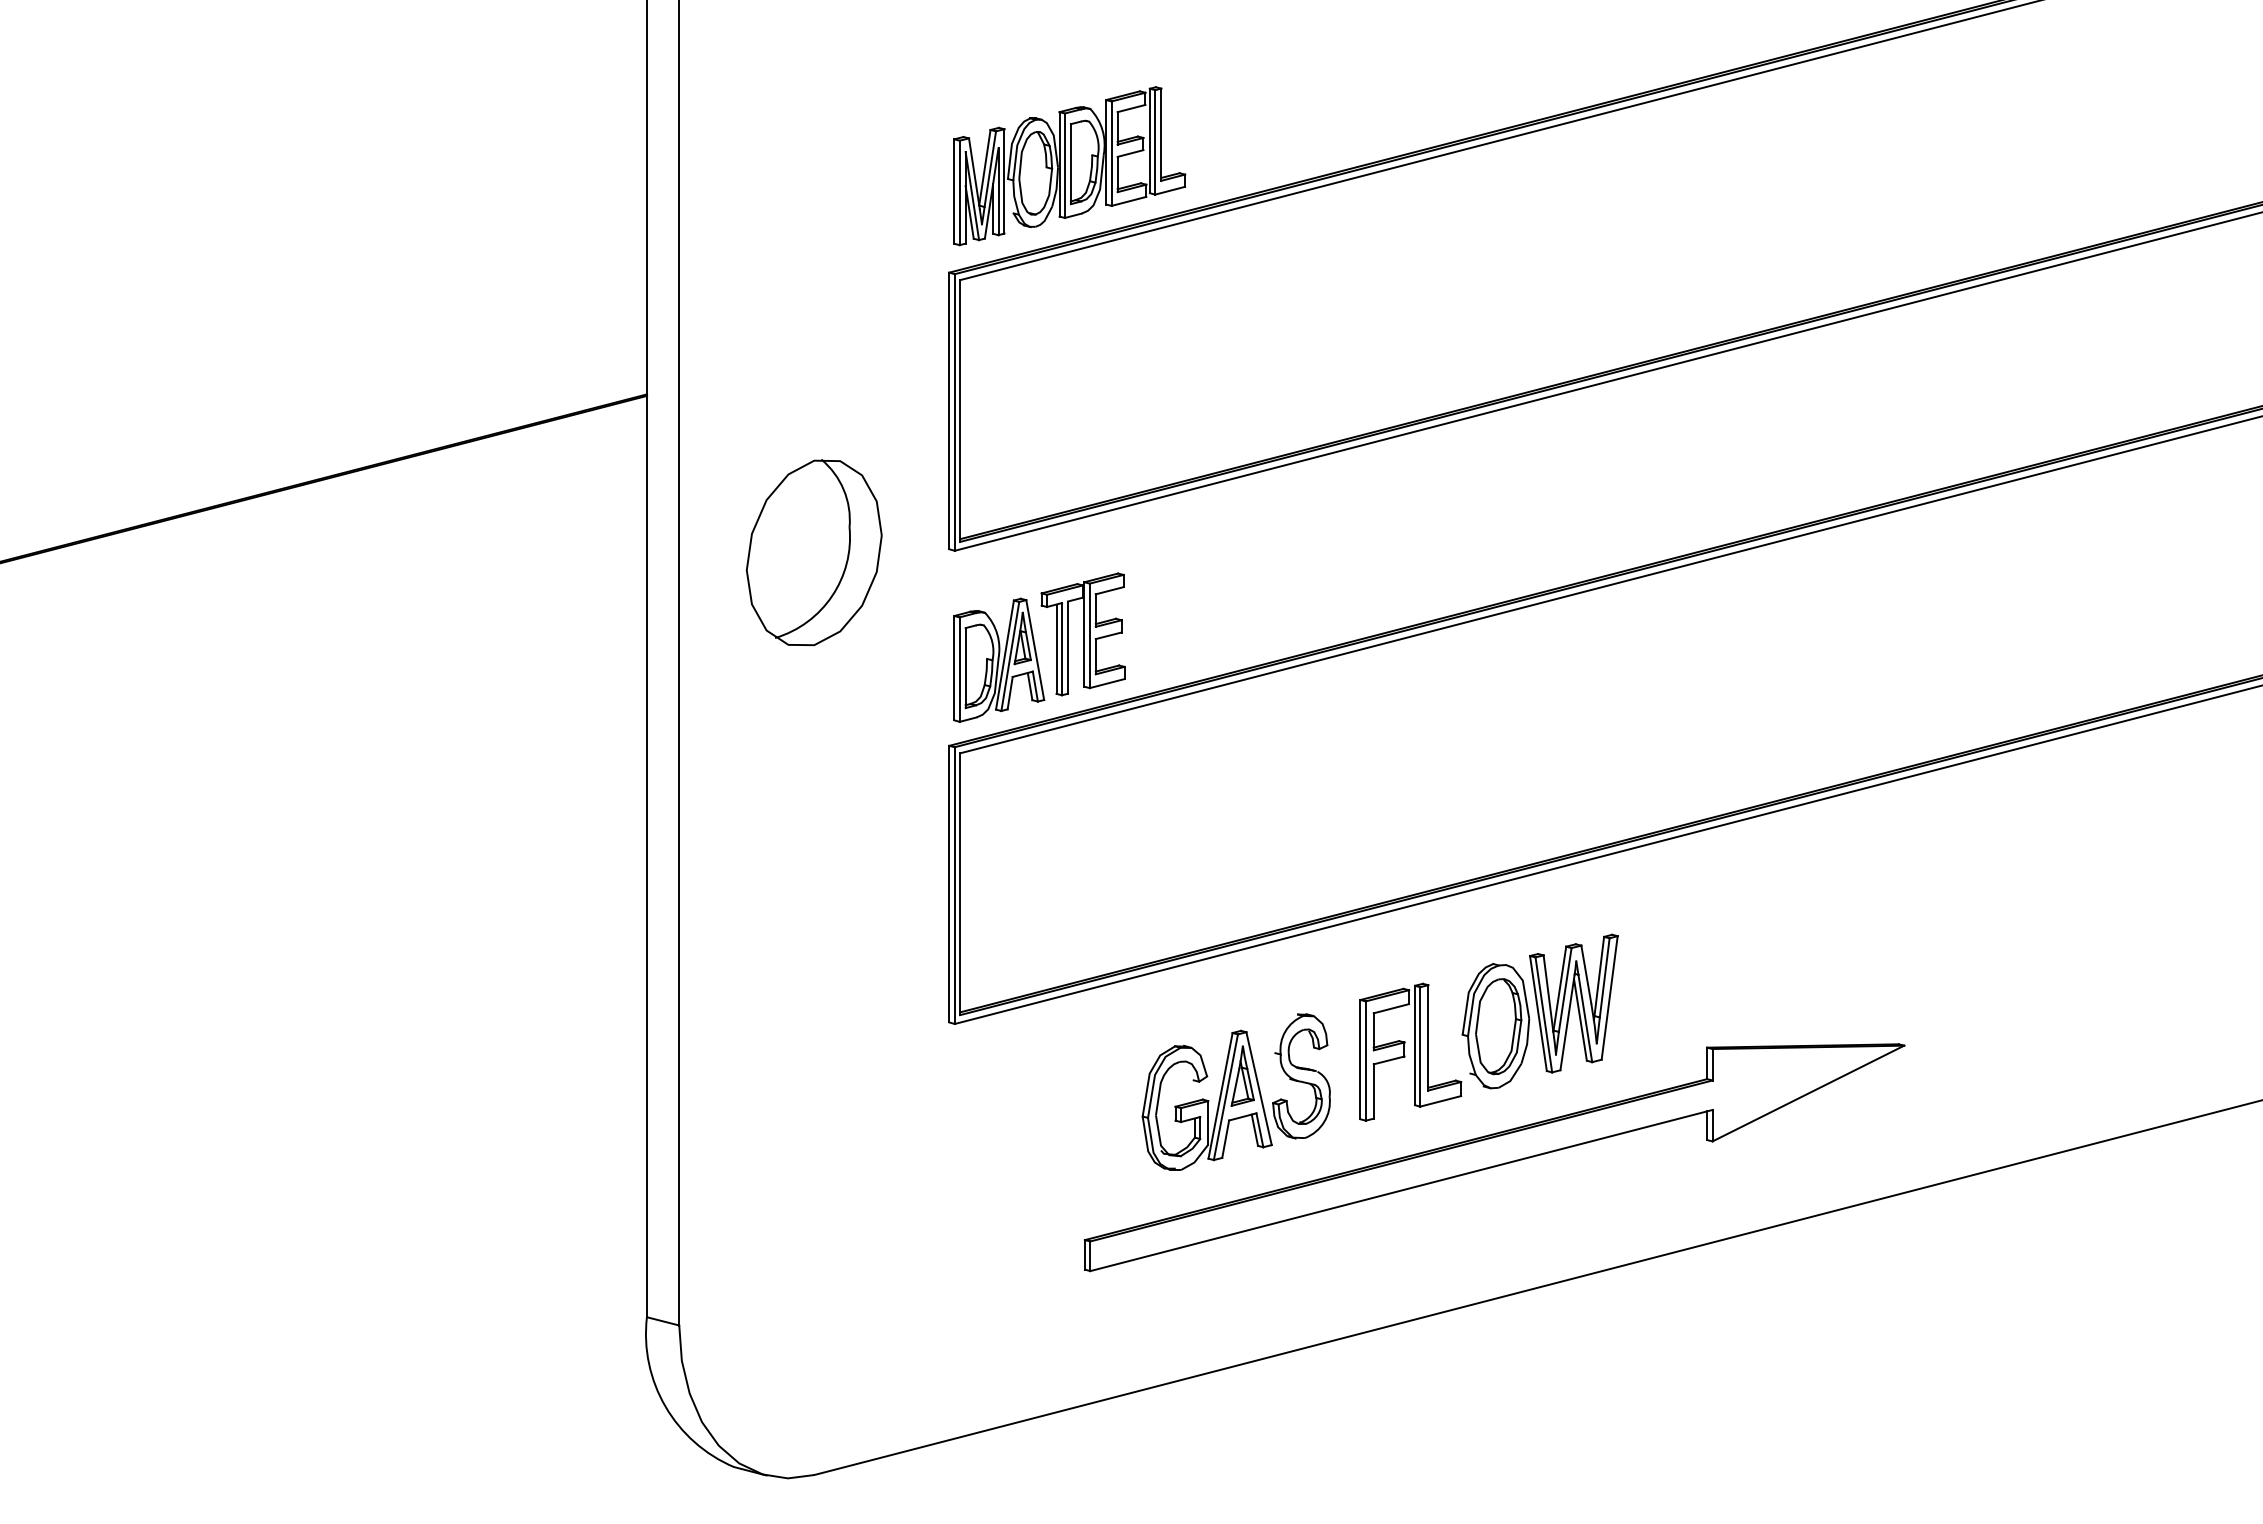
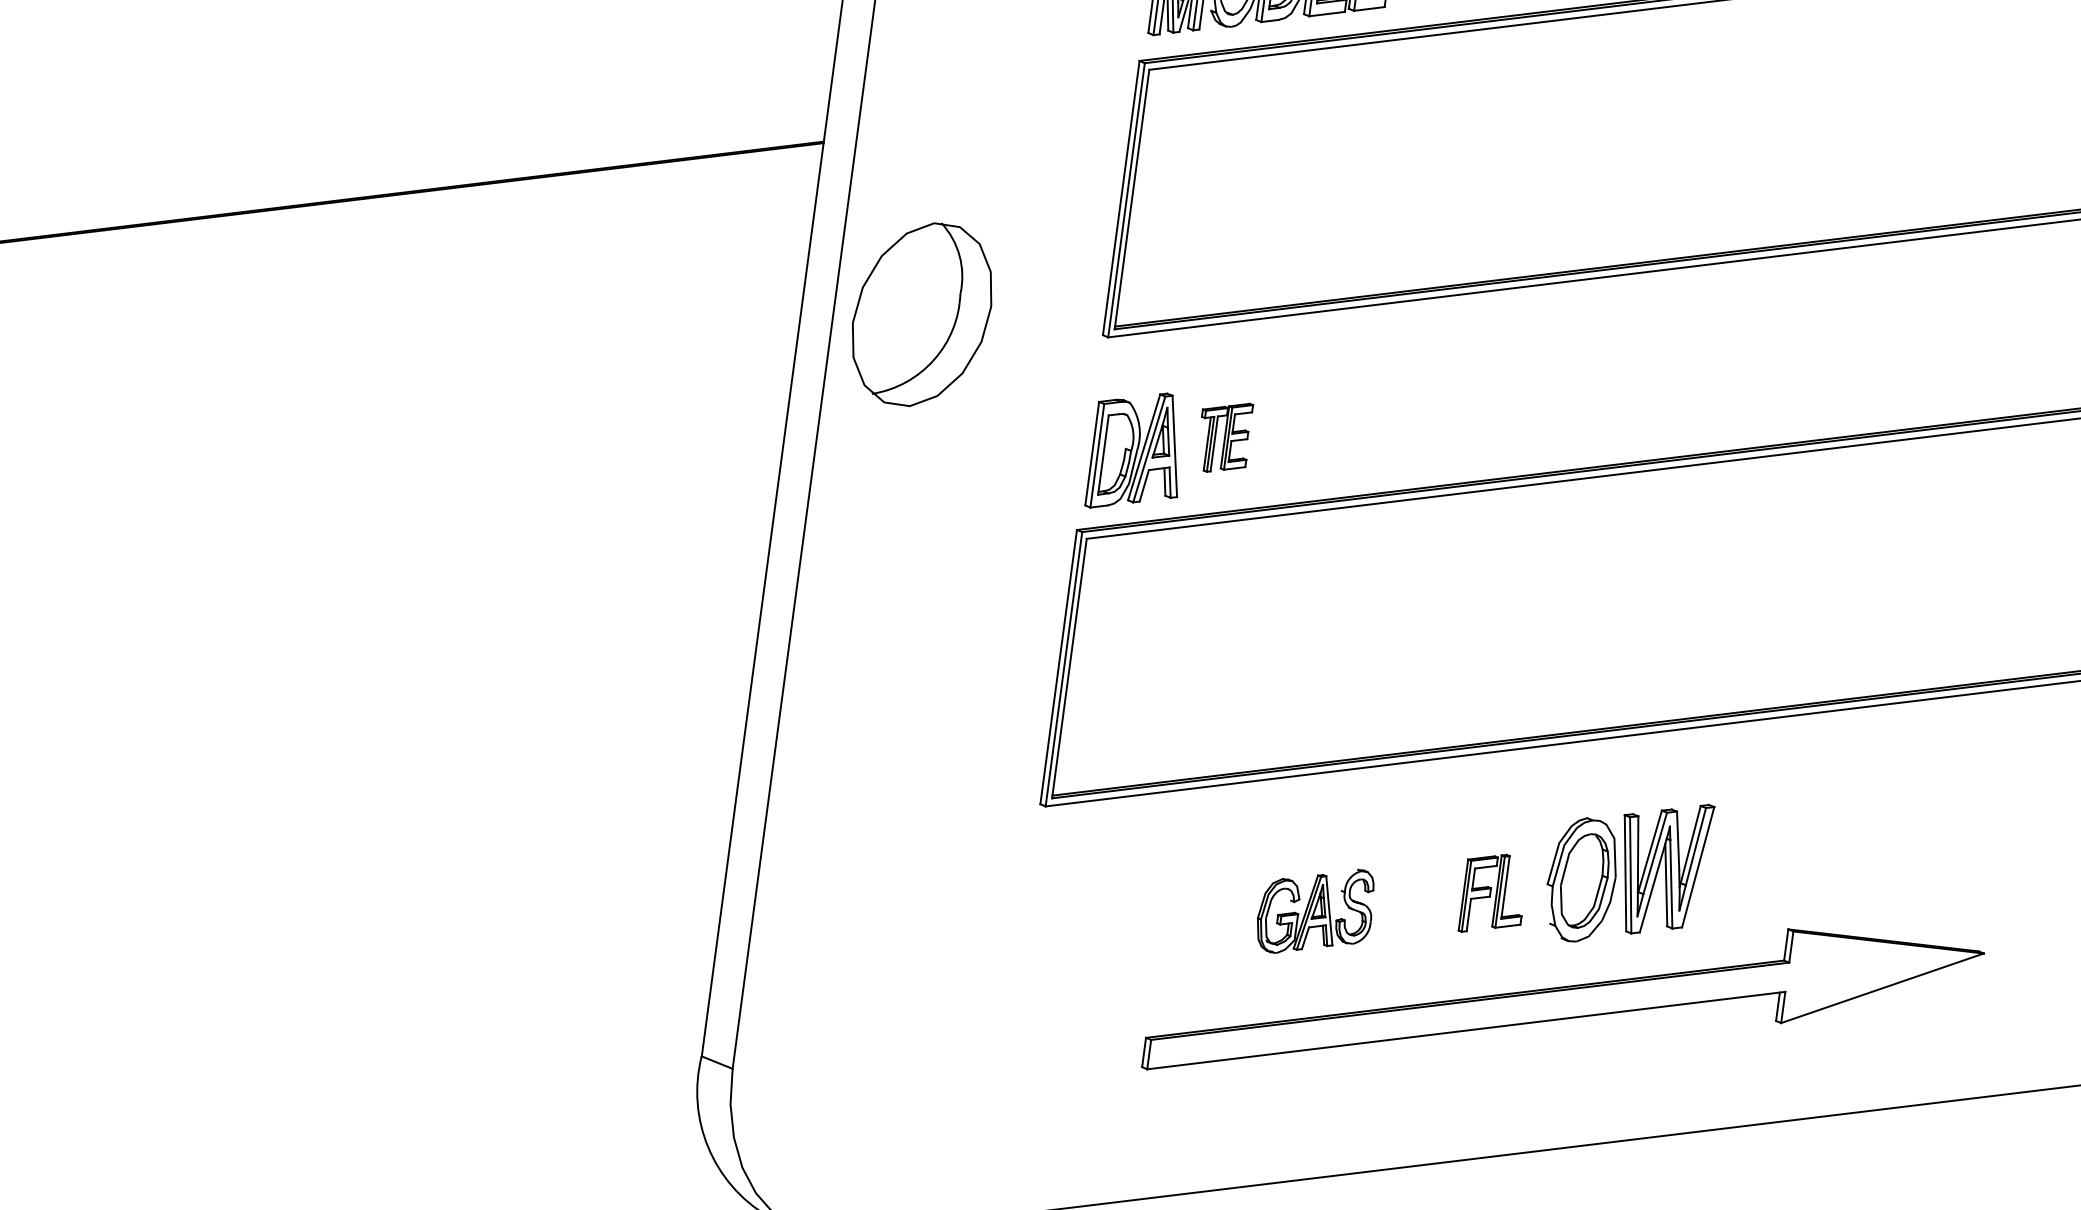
part: (813, 552) -> (921, 314), moved
part: (1082, 634) -> (1223, 437), size x0.6
part: (1410, 1051) -> (1493, 893), size x0.6
part: (1235, 1091) -> (1314, 910), size x0.6

